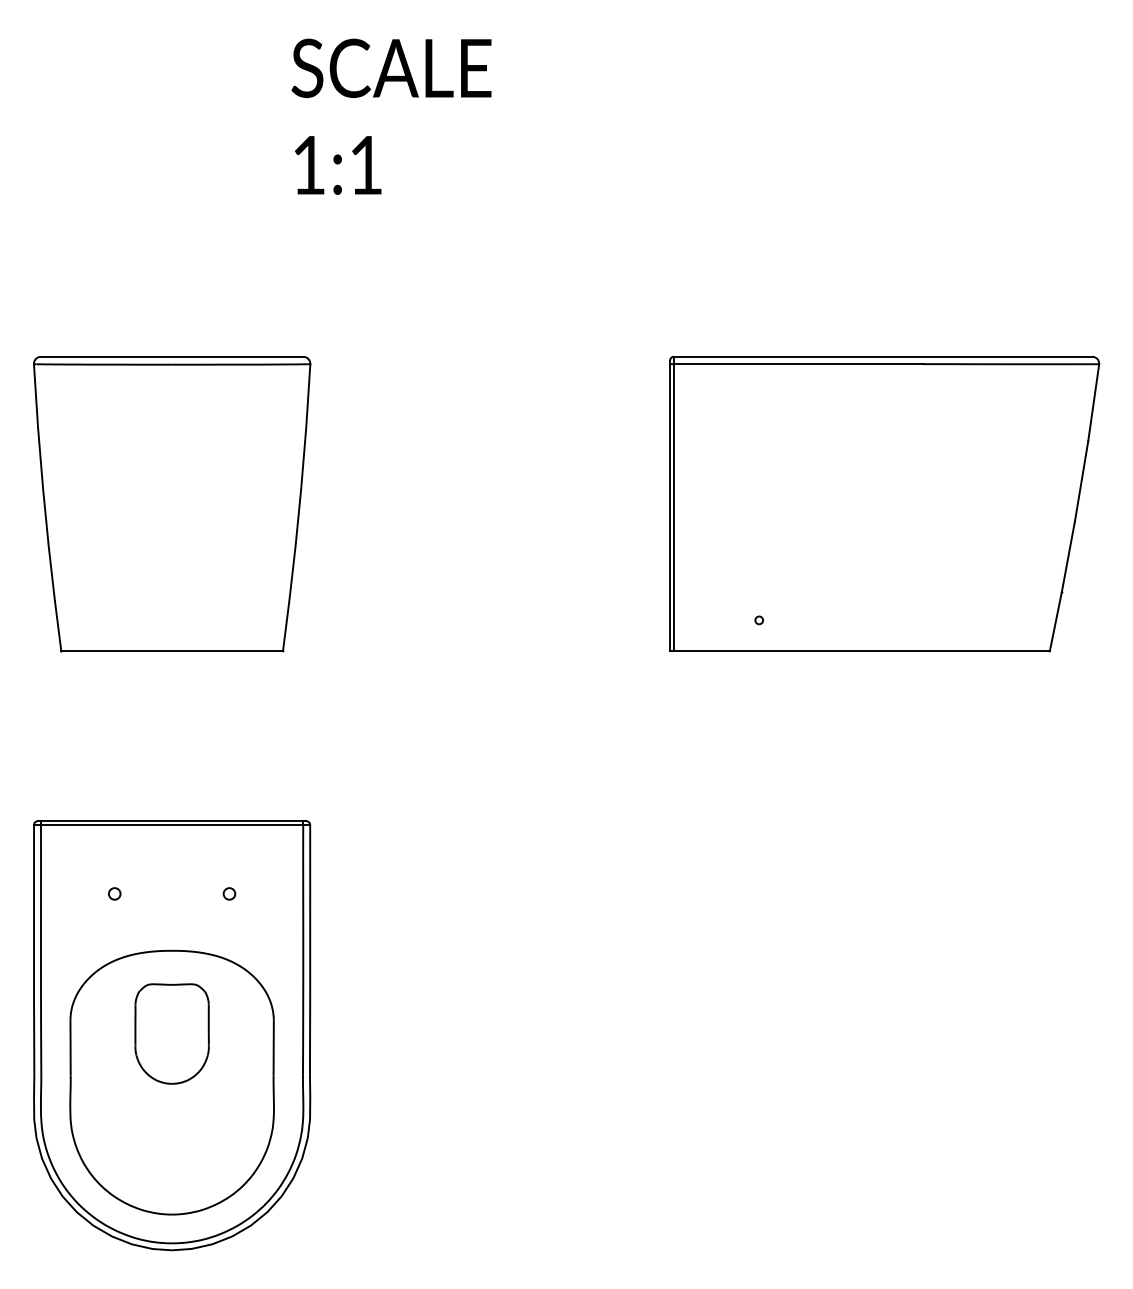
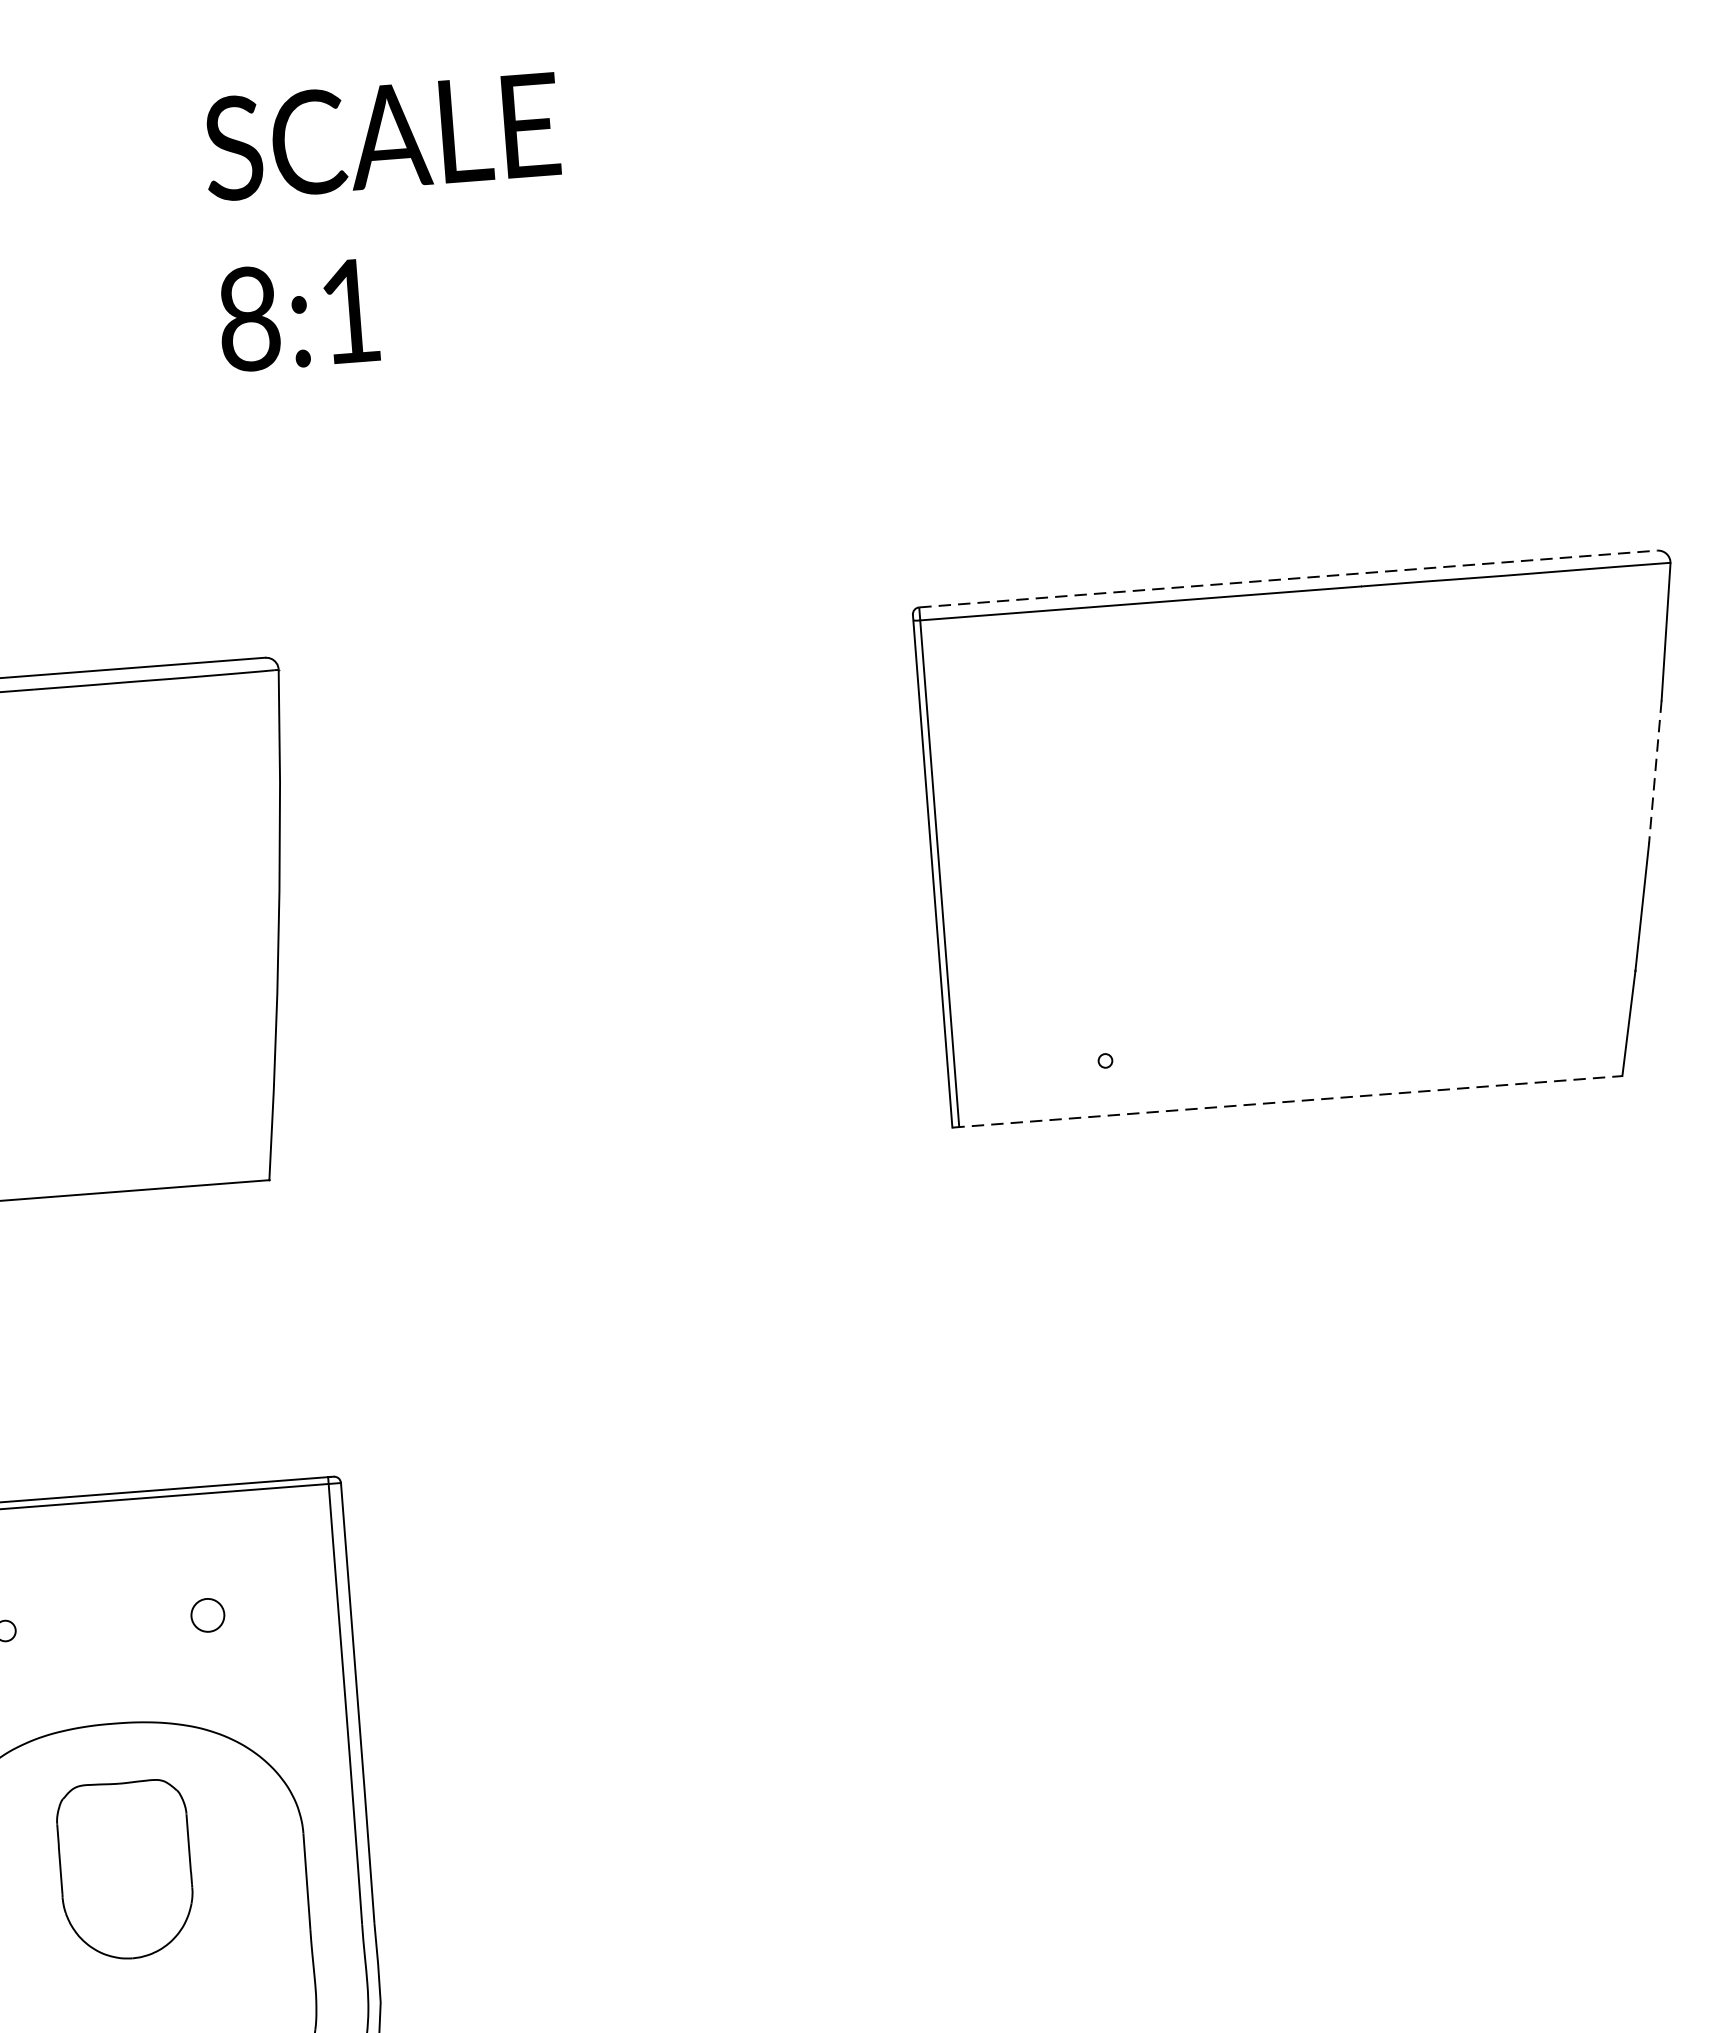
text: (308, 164) -> (248, 317), 1:1 -> 8:1
line: (883, 356) -> (1288, 578), solid -> dashed
line: (1081, 481) -> (1655, 772), solid -> dashed
line: (859, 651) -> (1286, 1102), solid -> dashed
circle: (229, 893) -> (207, 1614), size x1.6

